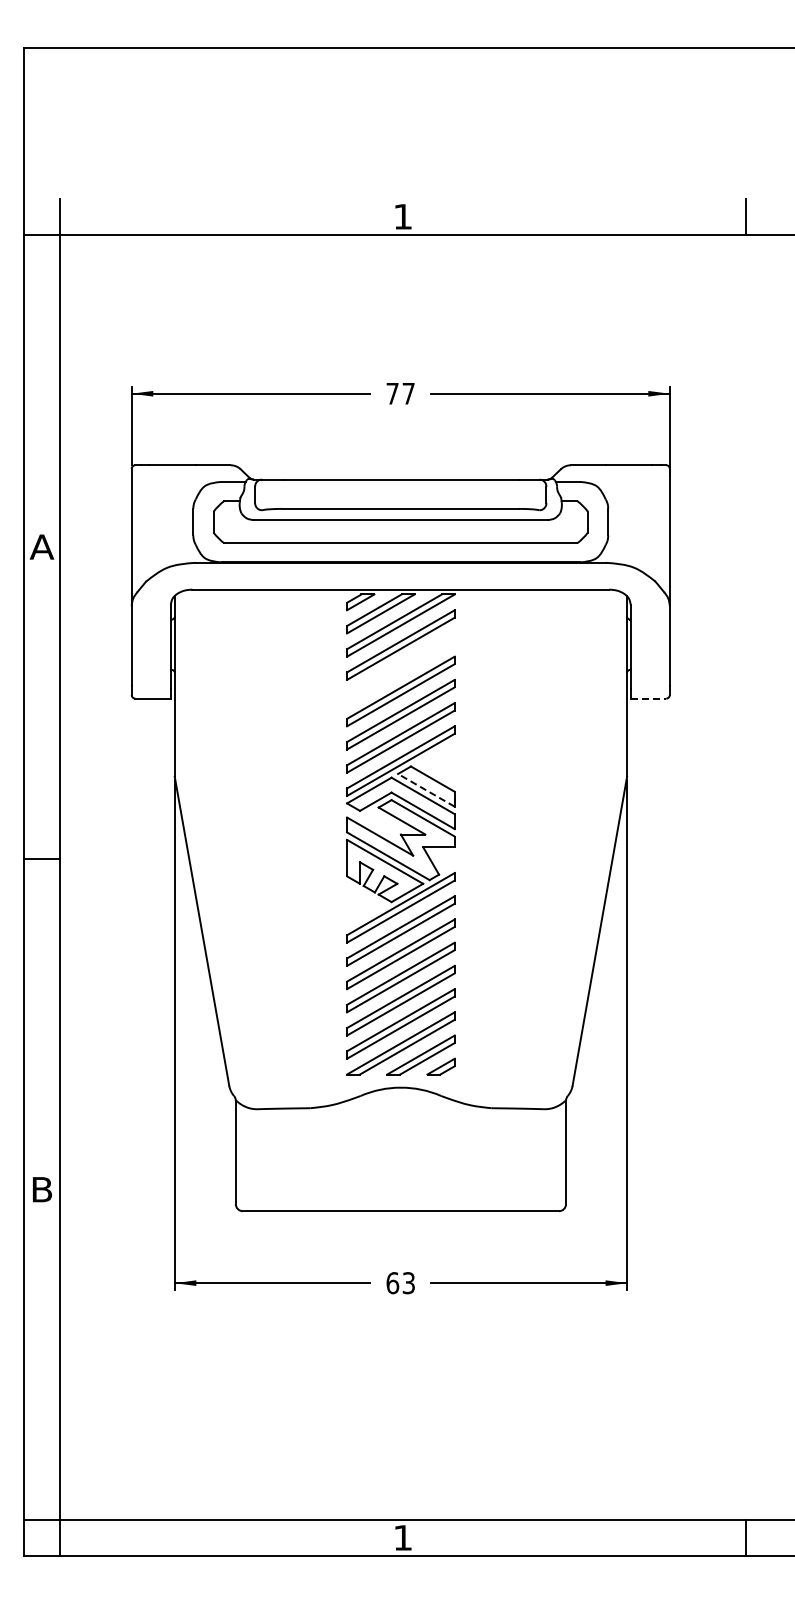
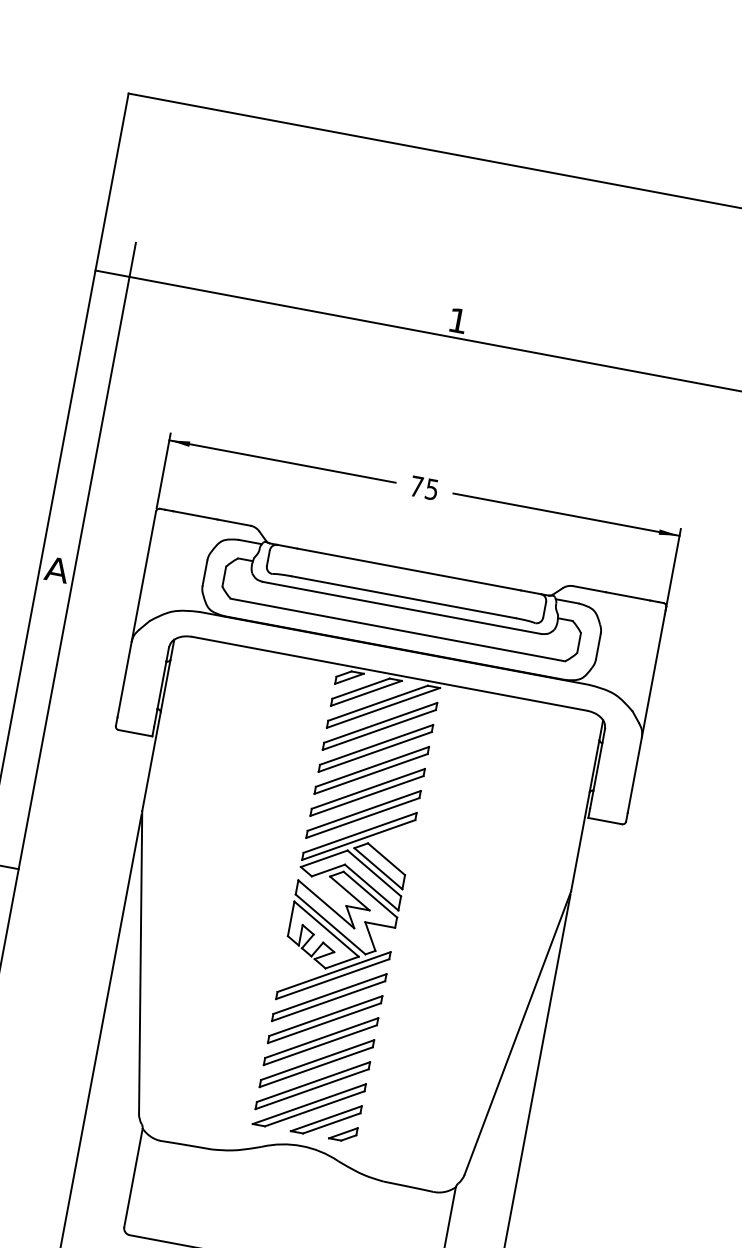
text: (408, 393) -> (431, 489), 77 -> 75
part: (400, 668) -> (375, 748), added
line: (648, 698) -> (605, 821), dashed -> solid
line: (426, 790) -> (378, 868), dashed -> solid

